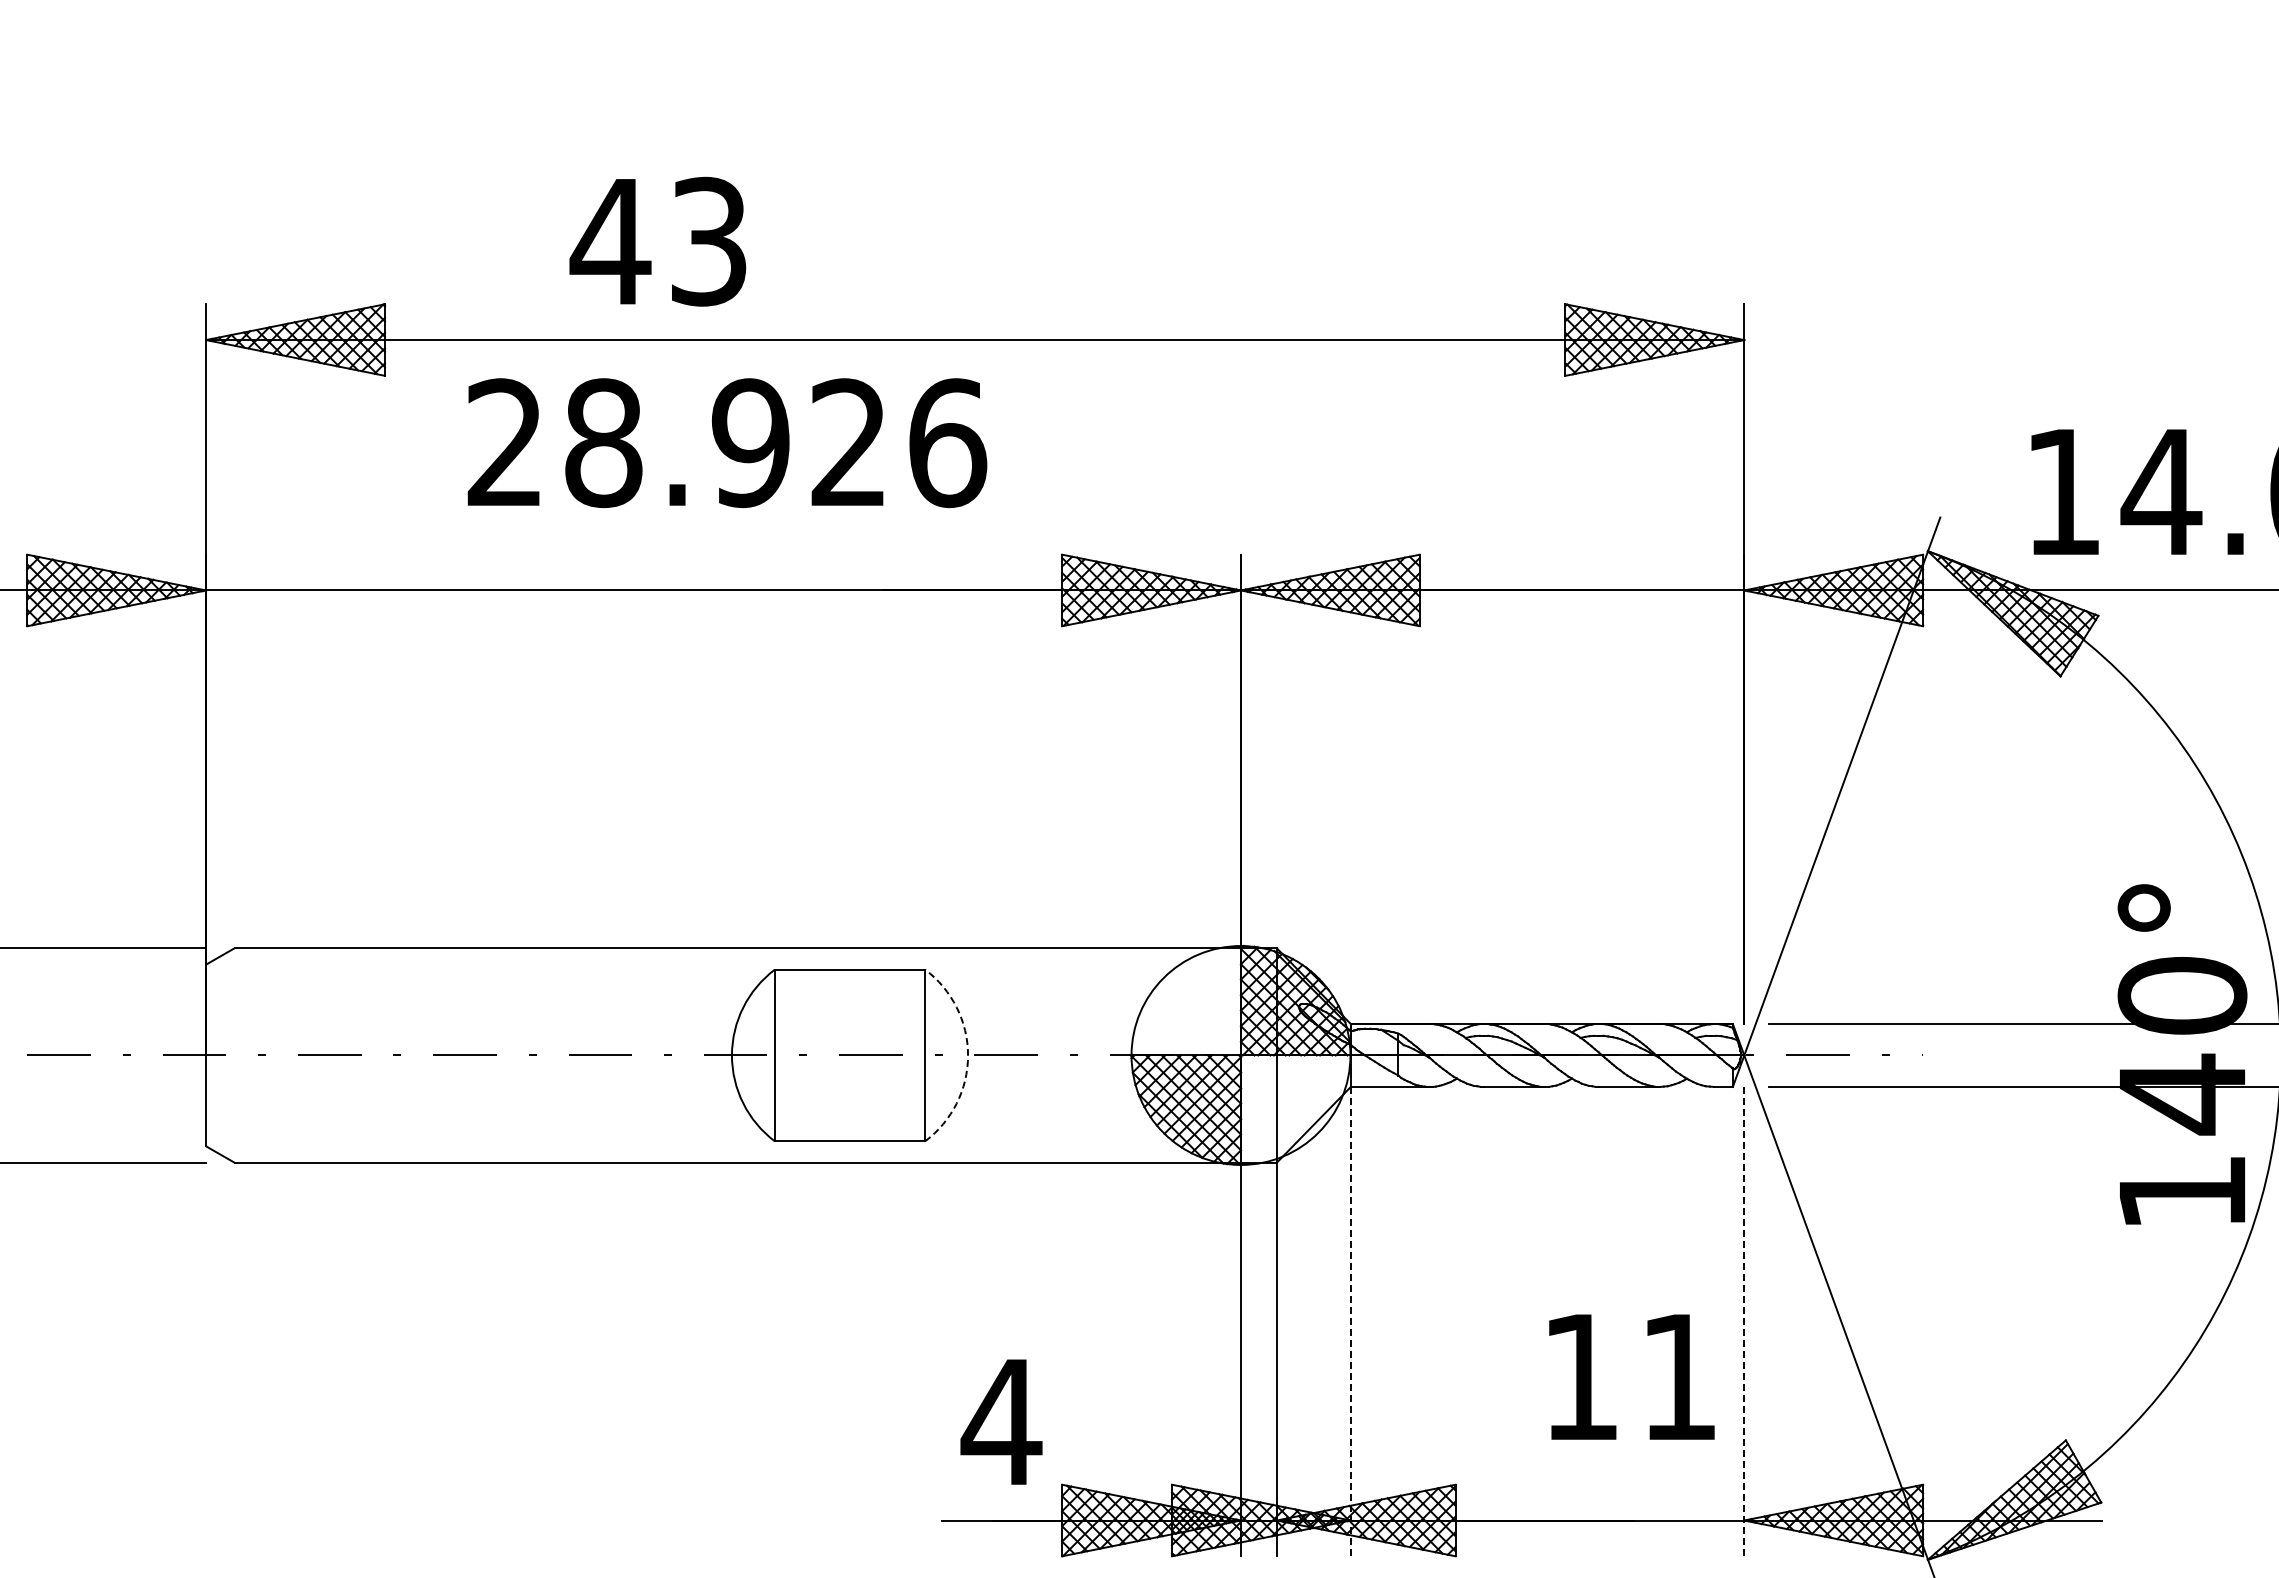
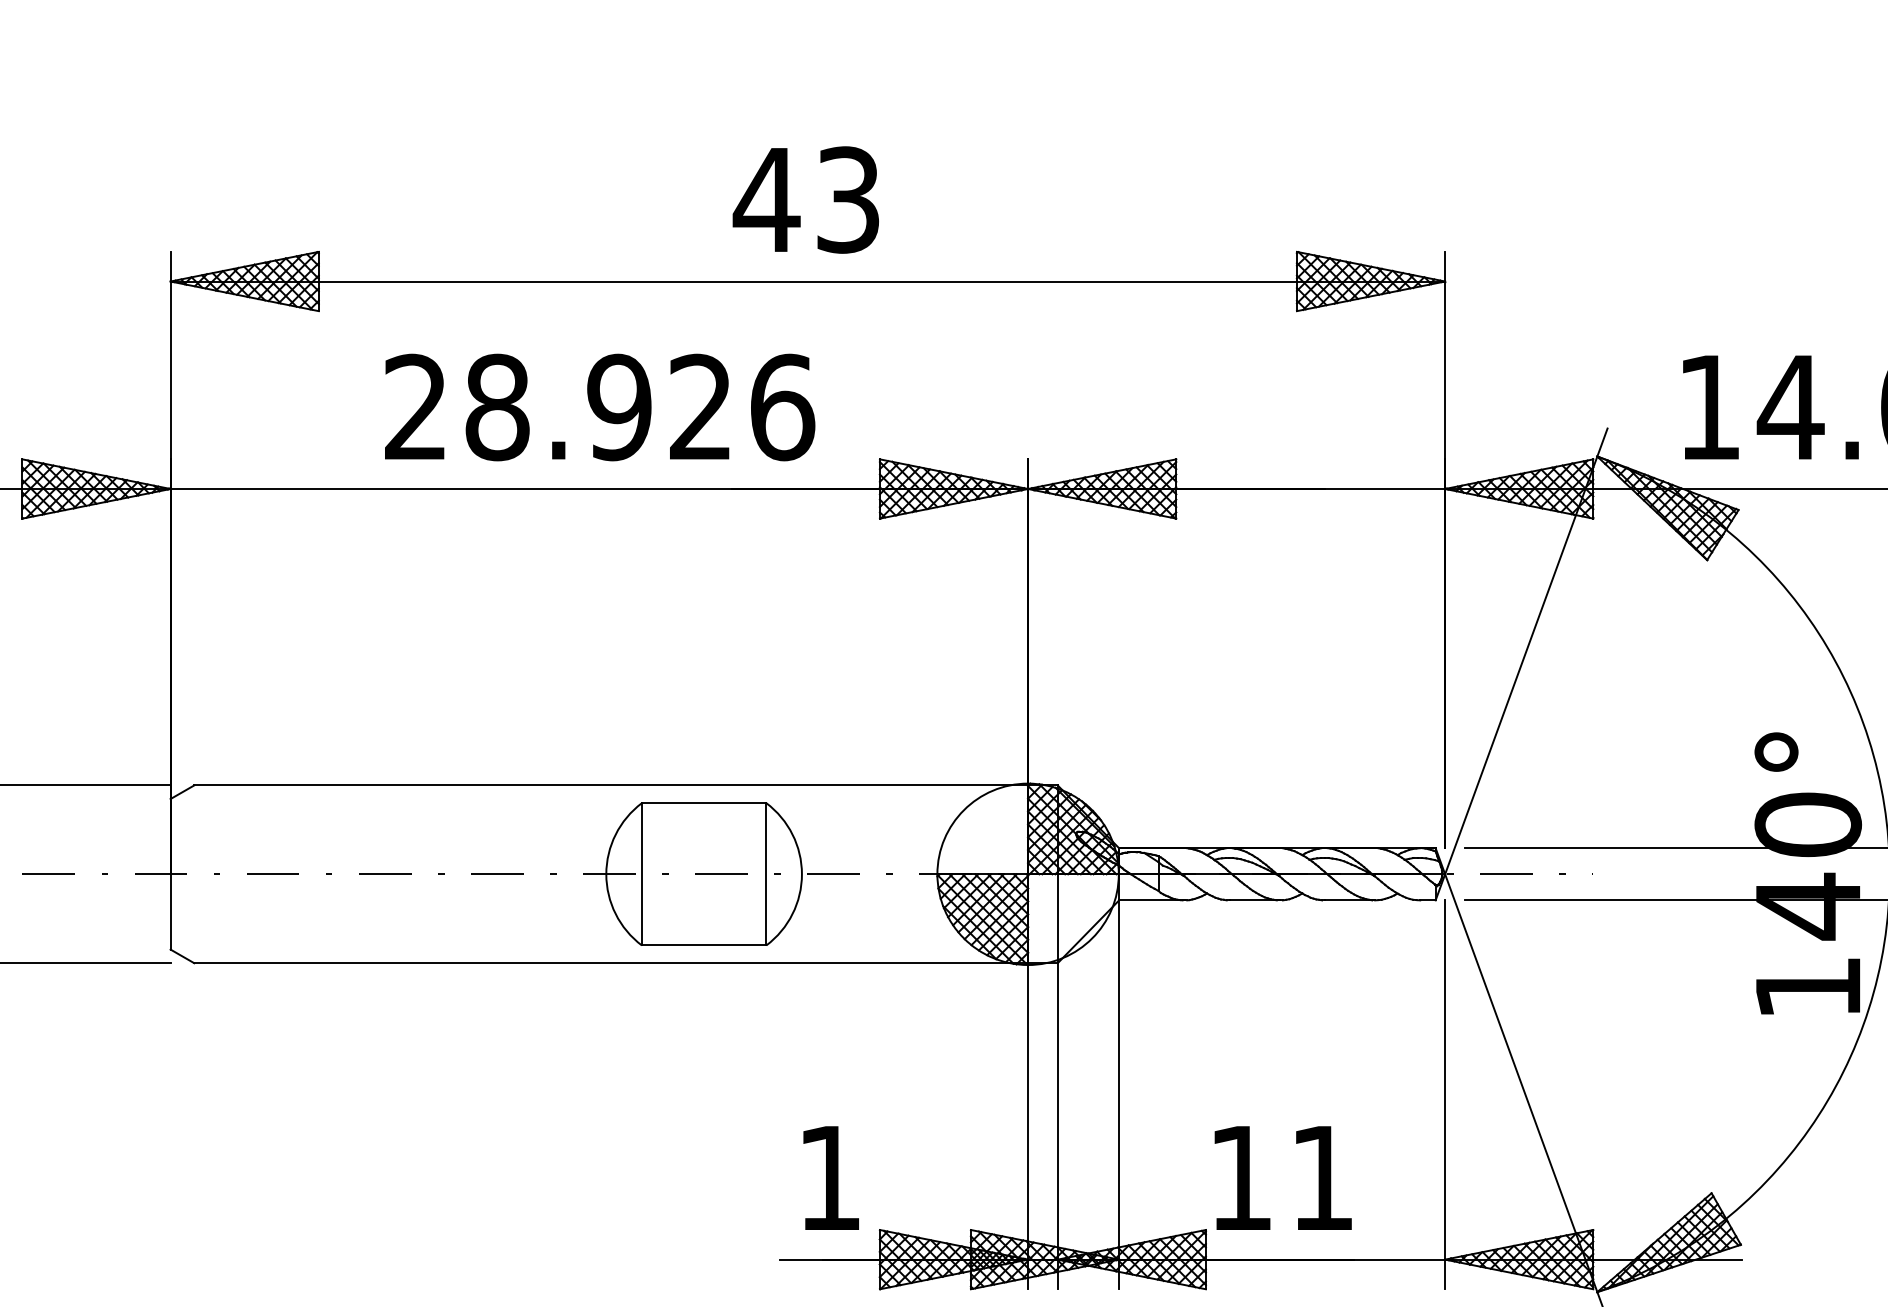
text: (657, 241) -> (805, 199), moved
text: (727, 443) -> (600, 407), moved
arc: (968, 1055) -> (802, 874), dashed -> solid
line: (1350, 1321) -> (1118, 1094), dashed -> solid
line: (1744, 1321) -> (1445, 1094), dashed -> solid
text: (1631, 1376) -> (1282, 1177), moved
text: (1001, 1421) -> (829, 1177), 4 -> 1

